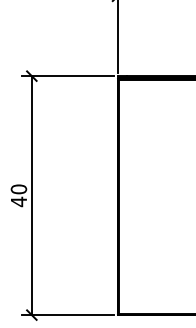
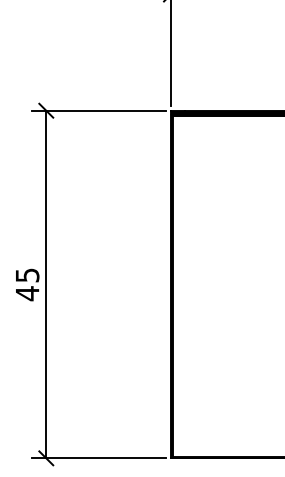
text: (18, 189) -> (26, 275), 40 -> 45

